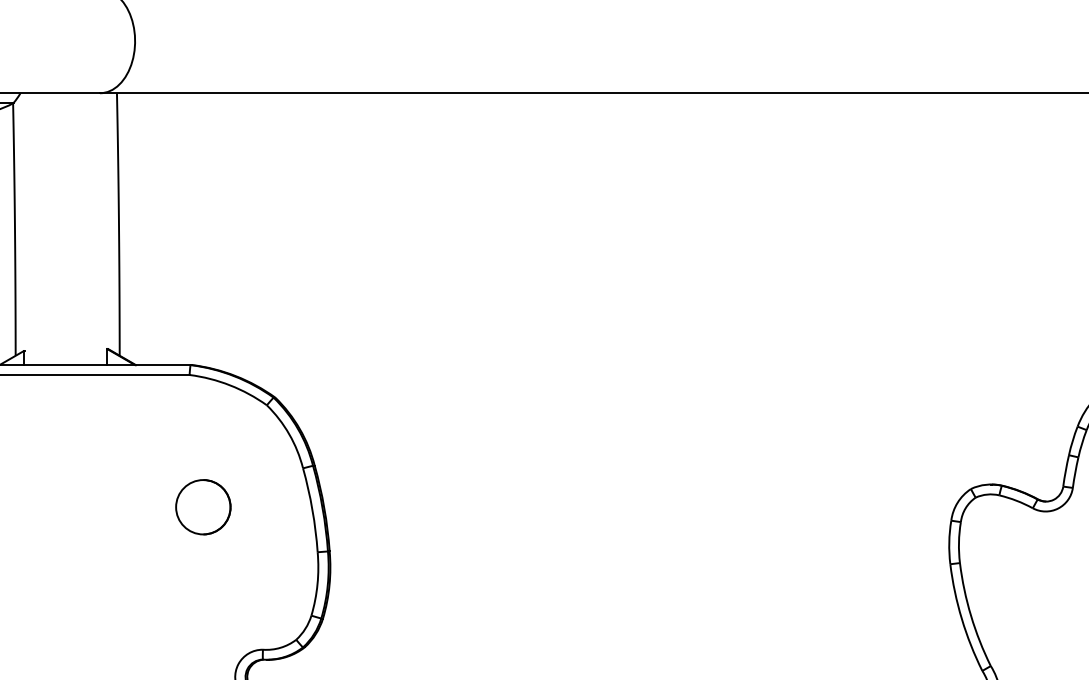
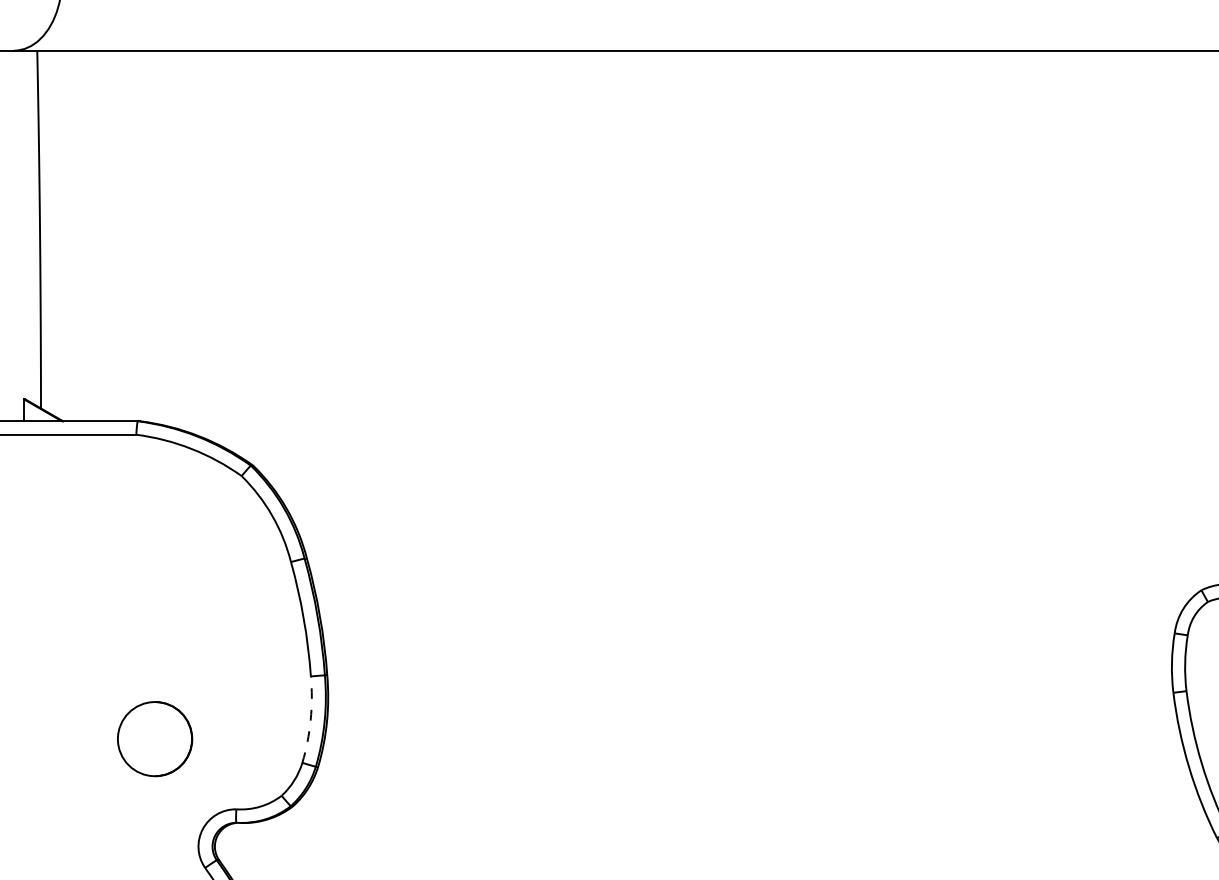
circle: (203, 507) -> (155, 739), moved
arc: (317, 584) -> (310, 720), solid -> dashed

